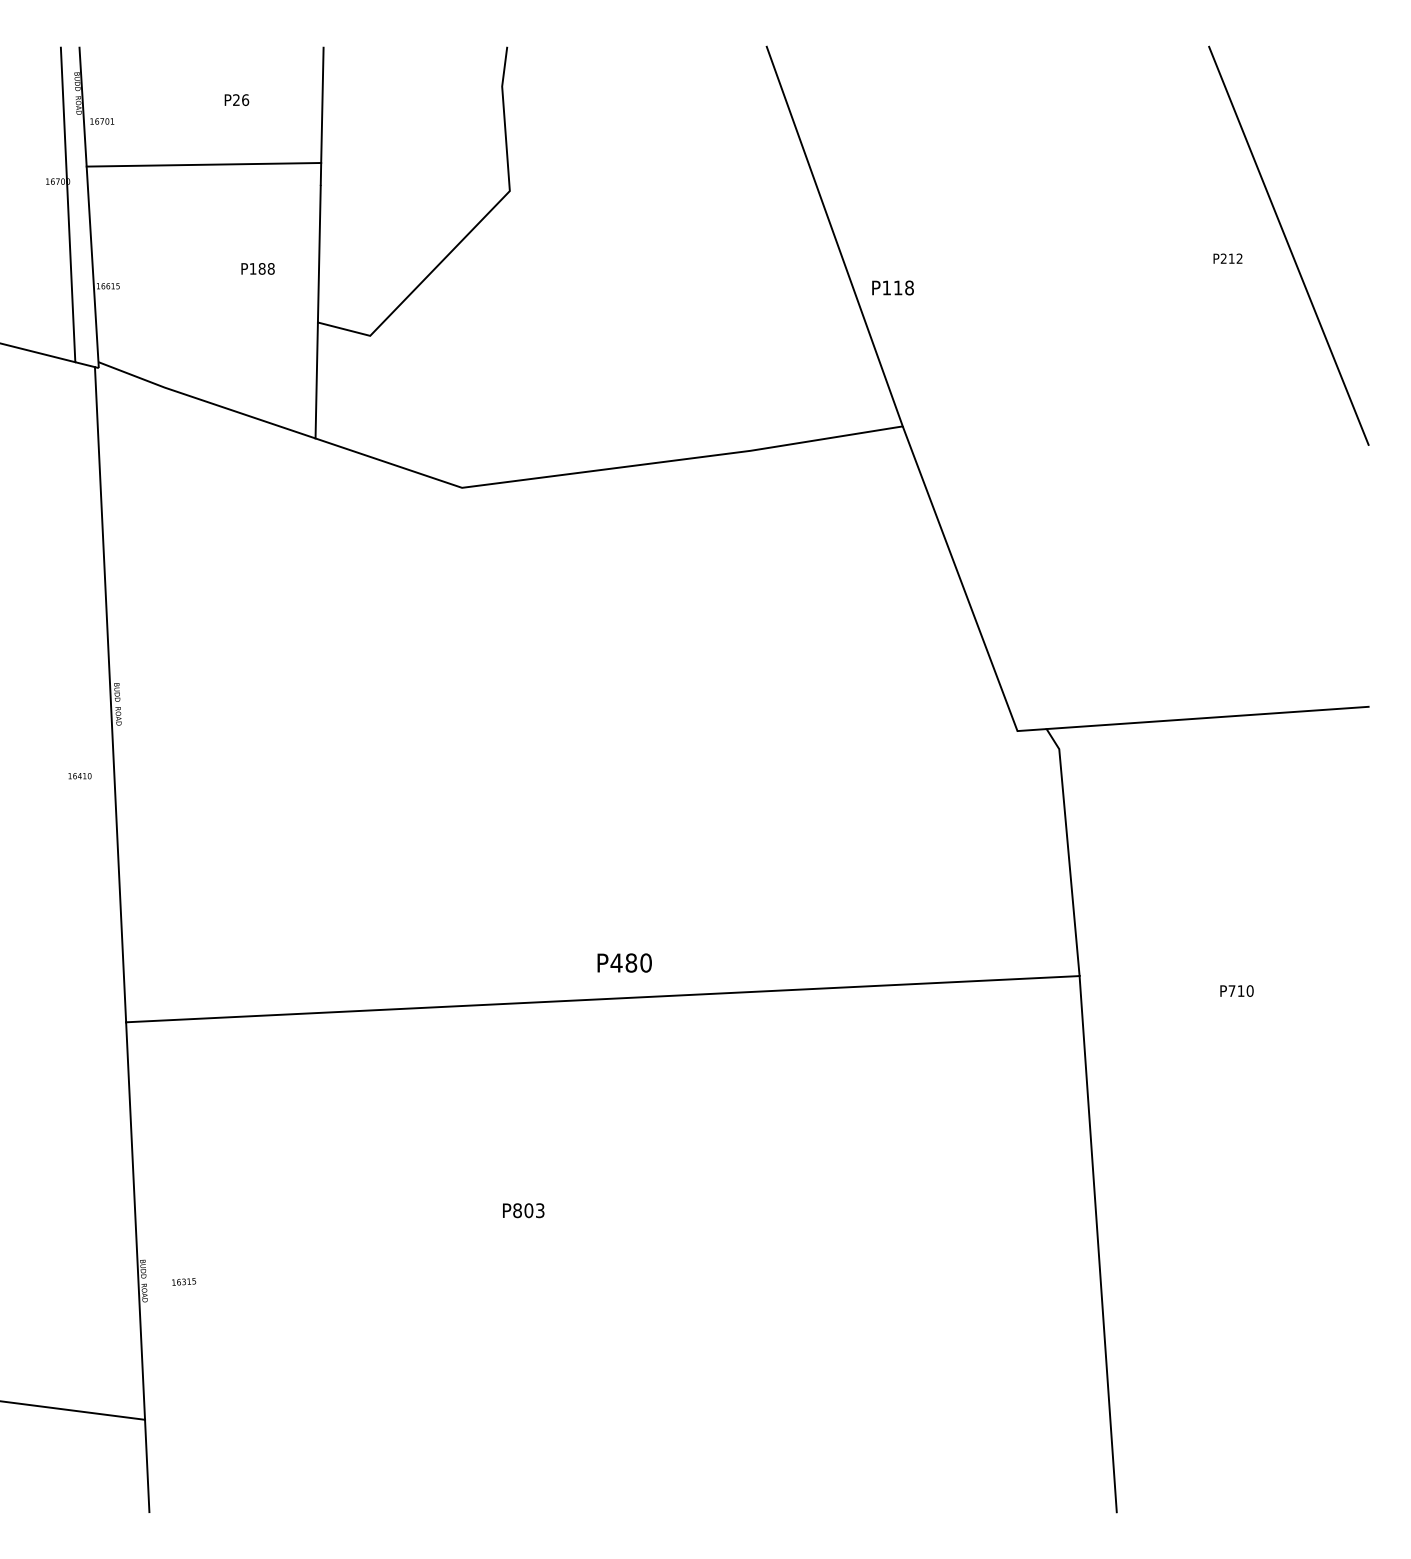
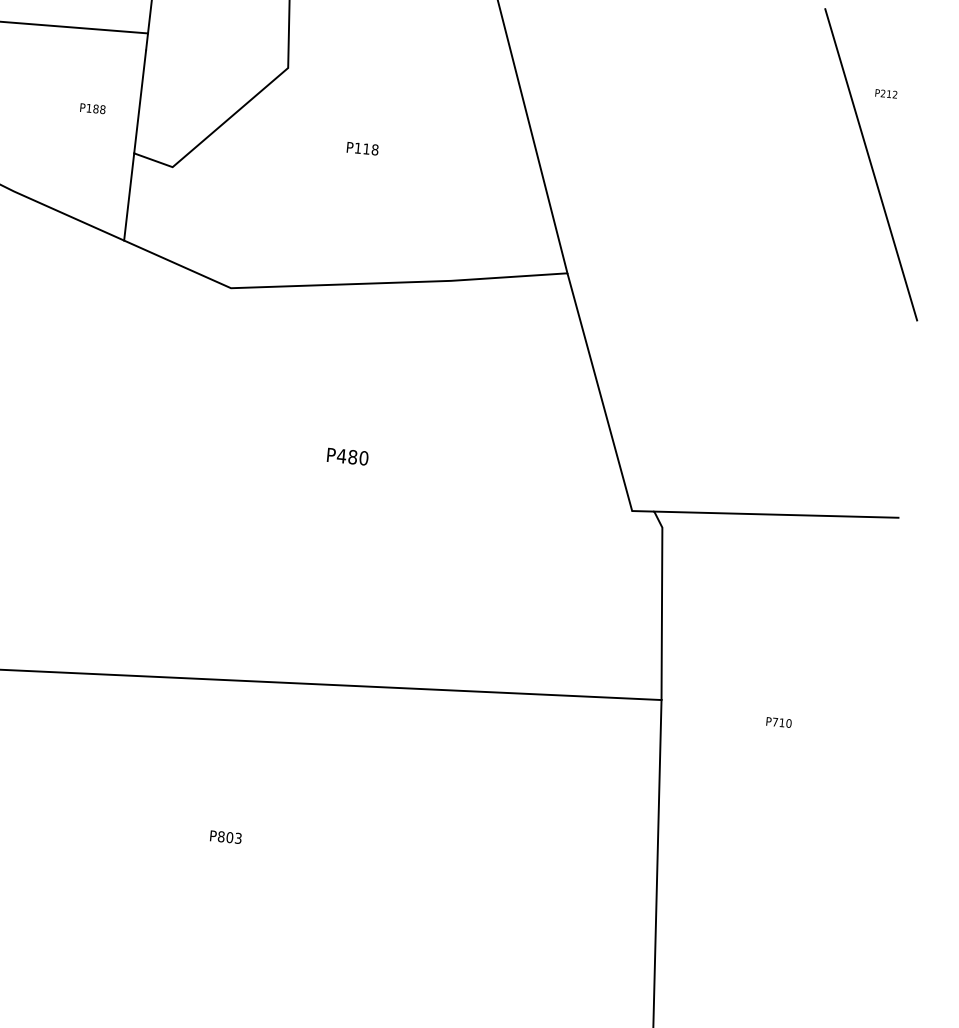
text: (1227, 258) -> (886, 93), moved
text: (892, 287) -> (362, 148), moved
text: (624, 962) -> (347, 456), moved

